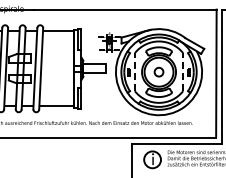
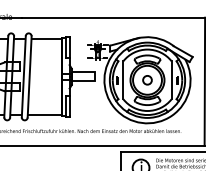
line: (134, 72) -> (122, 80), dashed -> solid
line: (183, 72) -> (171, 80), dashed -> solid

